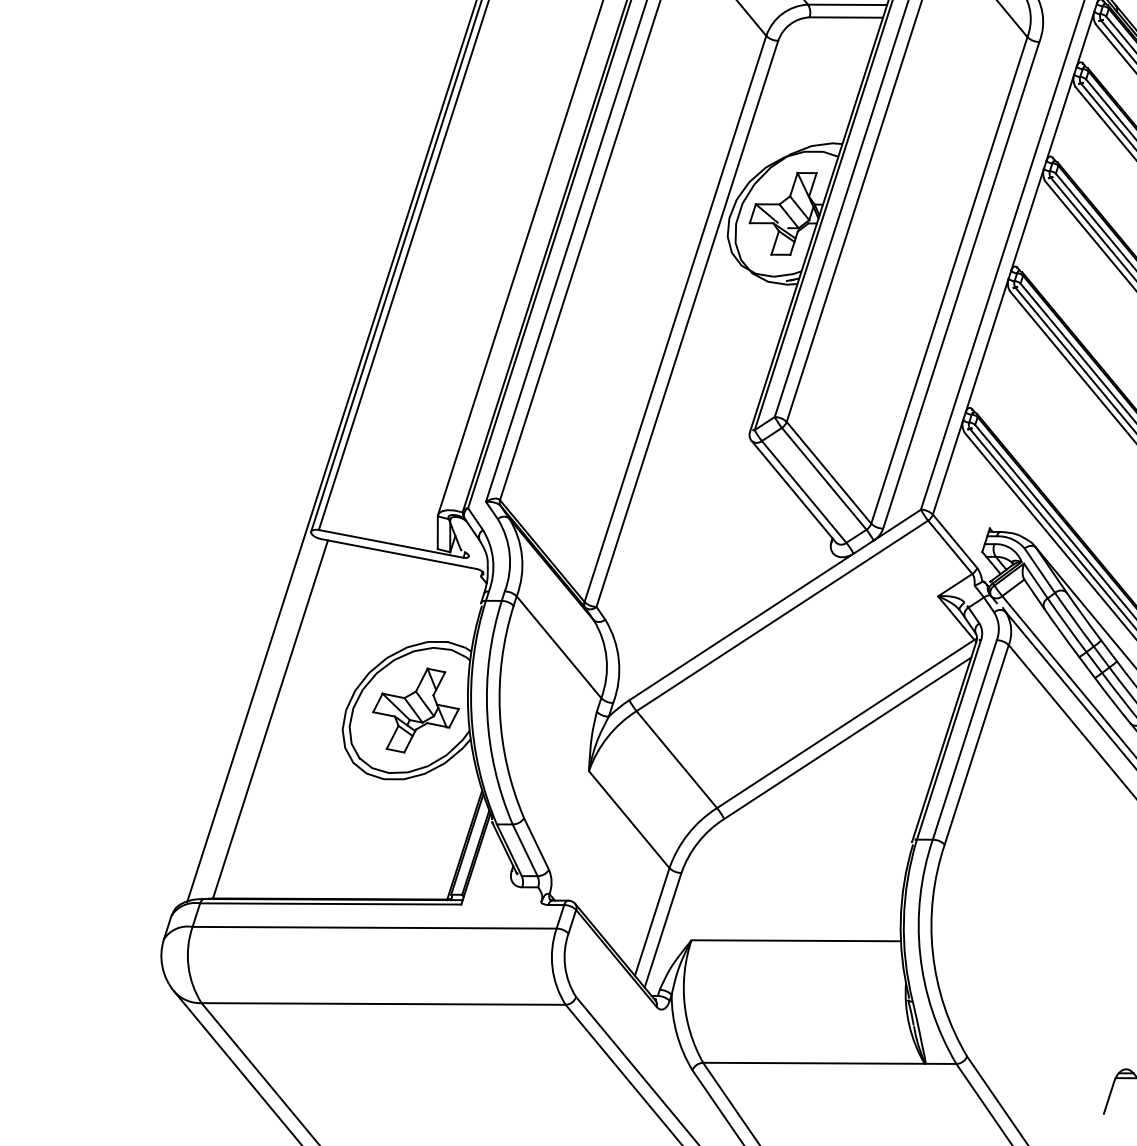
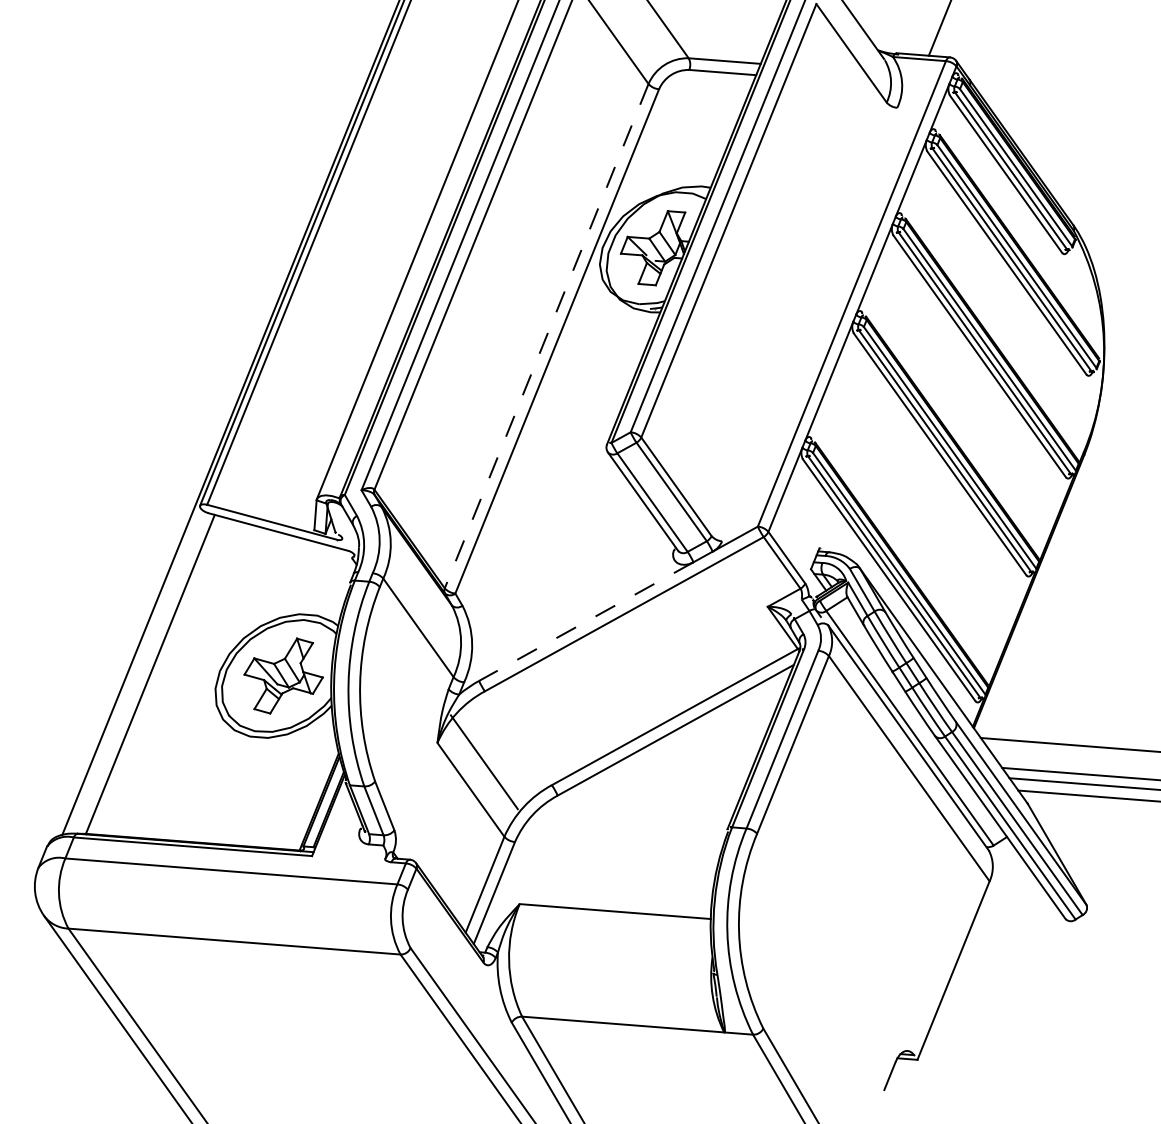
line: (948, 280) -> (798, 319), removed
line: (961, 285) -> (809, 324), removed
line: (675, 319) -> (546, 336), solid -> dashed
line: (741, 626) -> (586, 621), solid -> dashed
line: (675, 759) -> (483, 762), moved

